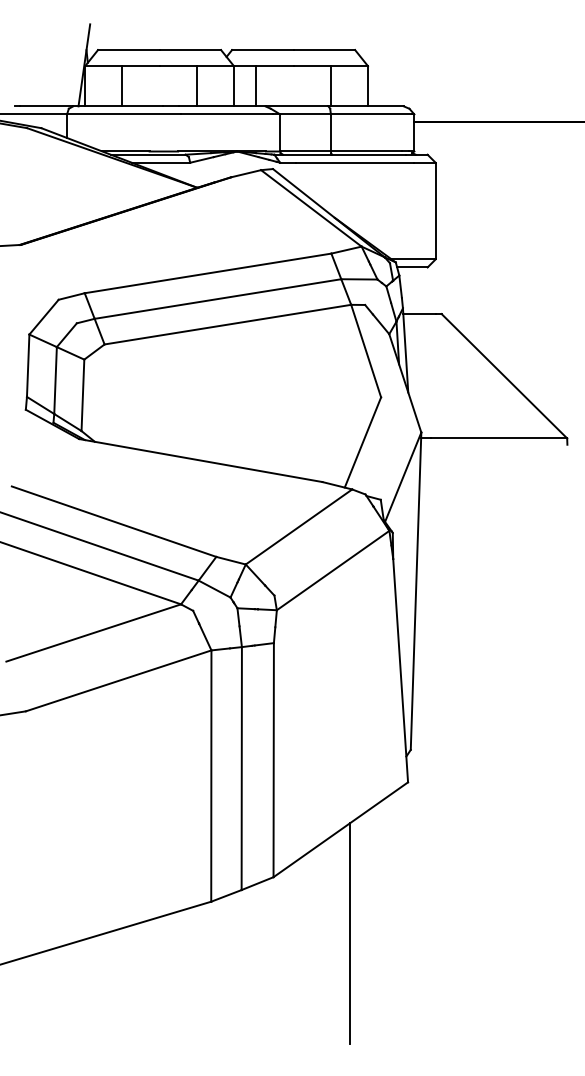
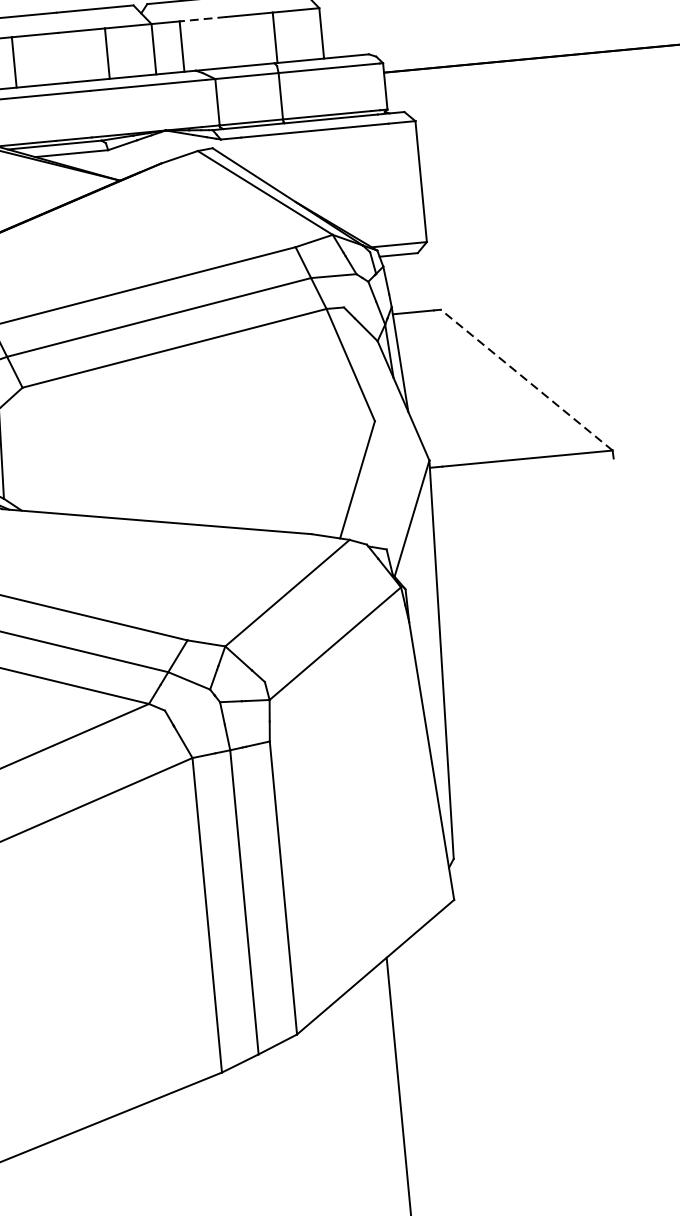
line: (275, 66) -> (203, 19), solid -> dashed
line: (504, 375) -> (526, 379), solid -> dashed

